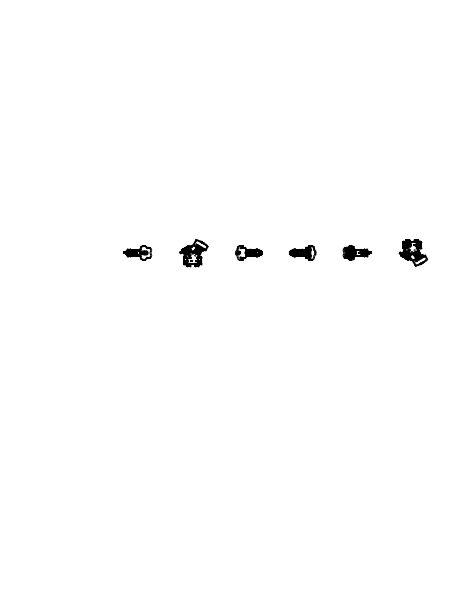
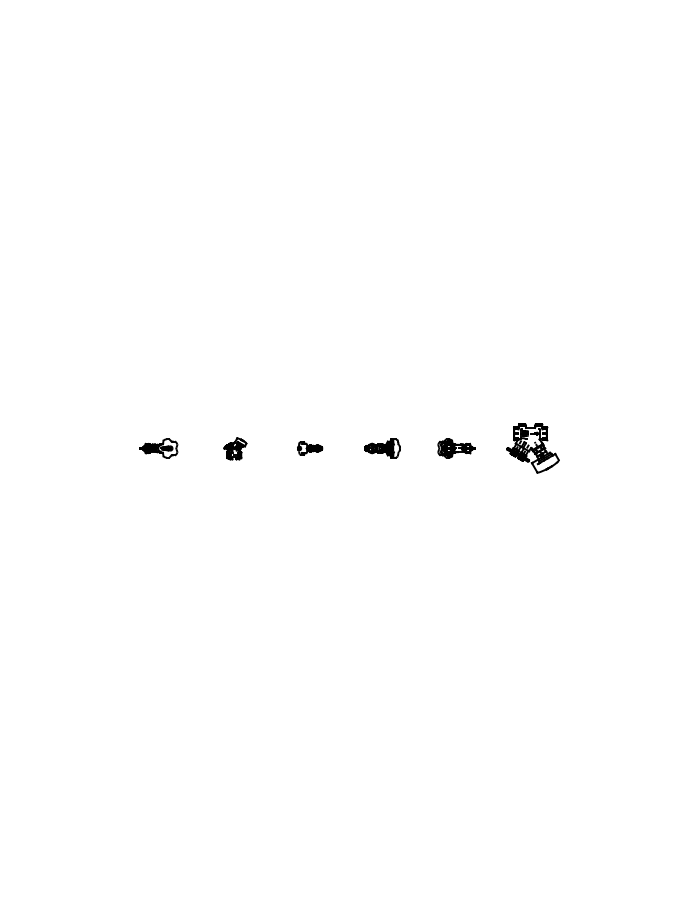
part: (194, 252) -> (235, 448), size x0.6
part: (248, 252) -> (309, 448), size x0.7
part: (413, 252) -> (532, 448), size x1.4

